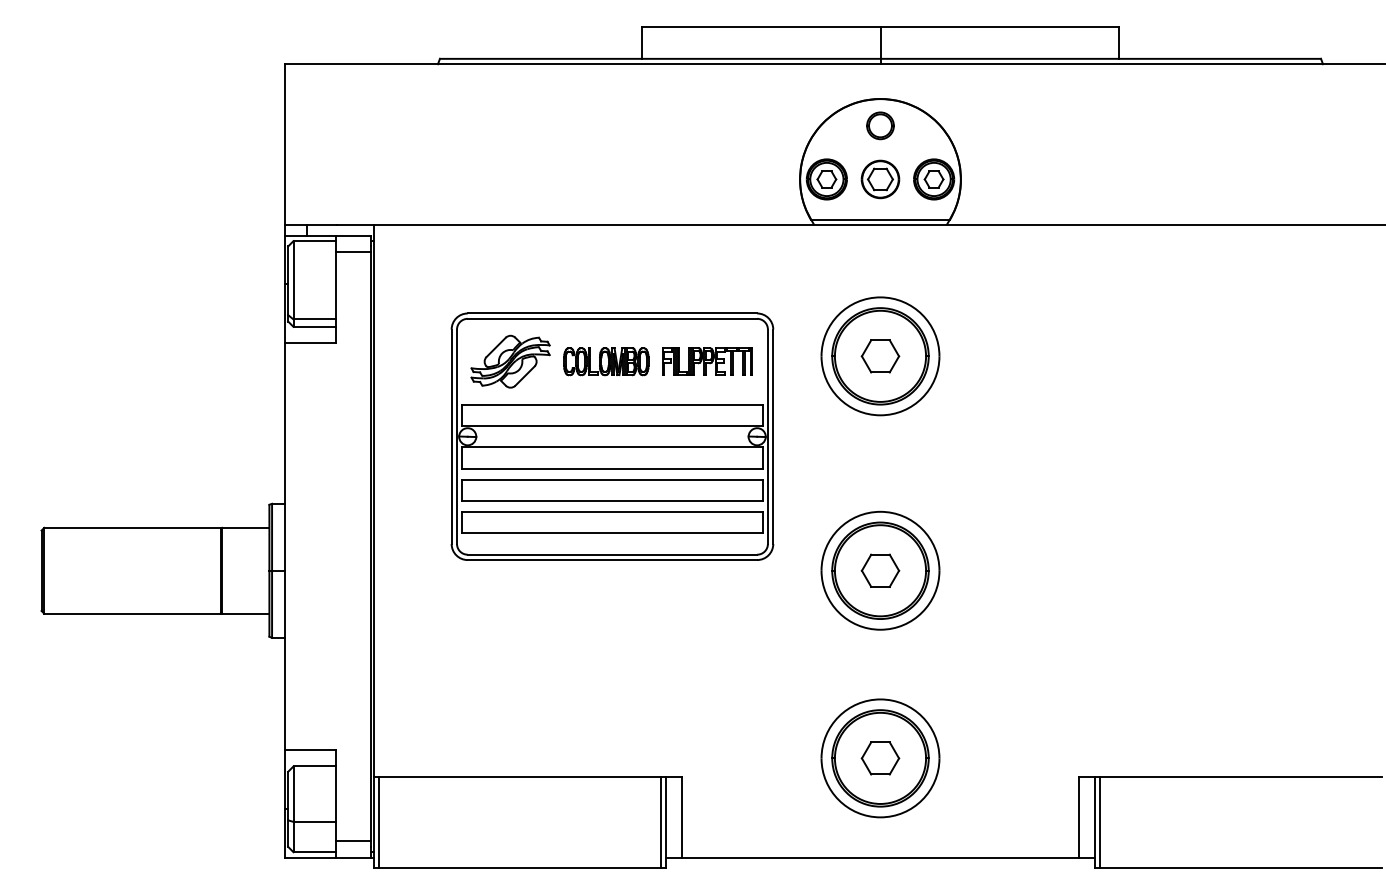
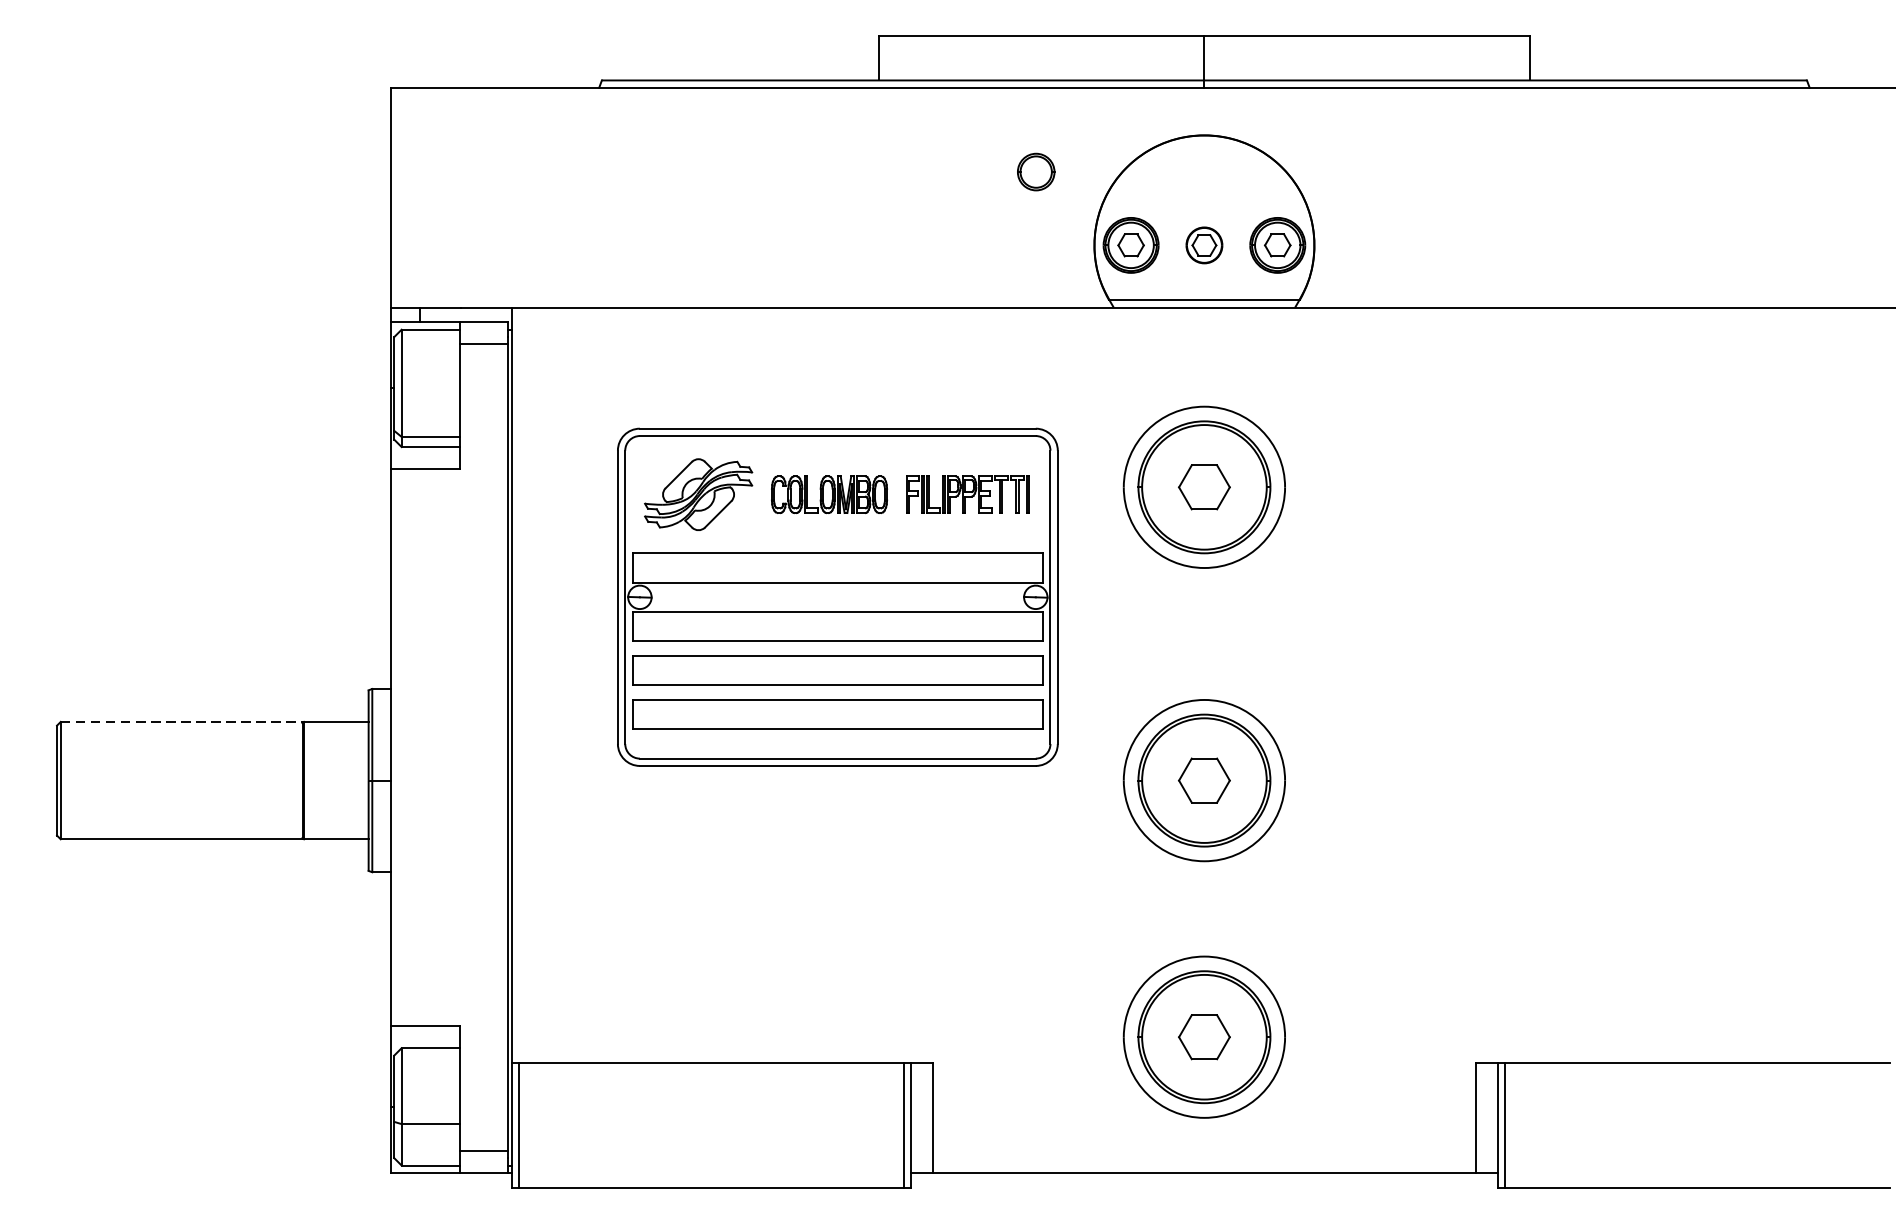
part: (880, 125) -> (1036, 171), moved
part: (880, 179) -> (1204, 245), size x0.7
line: (133, 527) -> (182, 721), solid -> dashed

